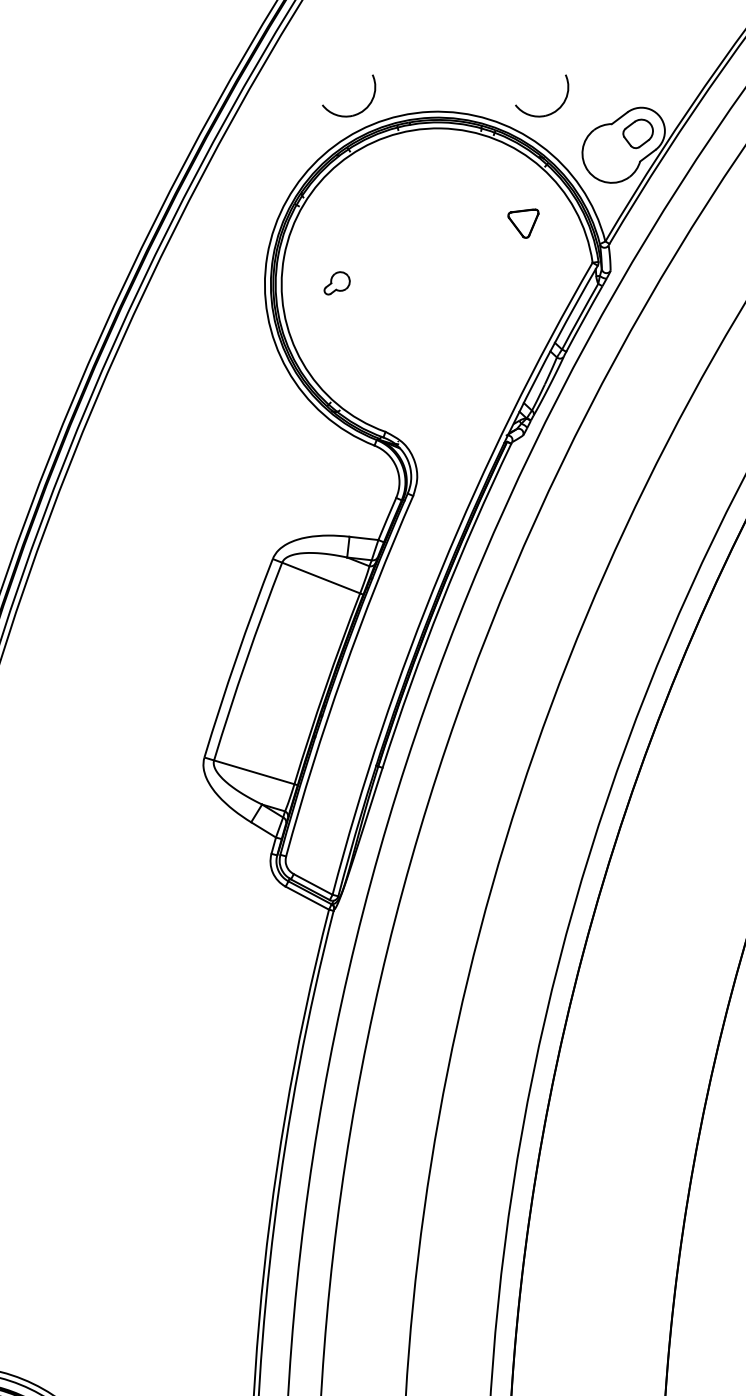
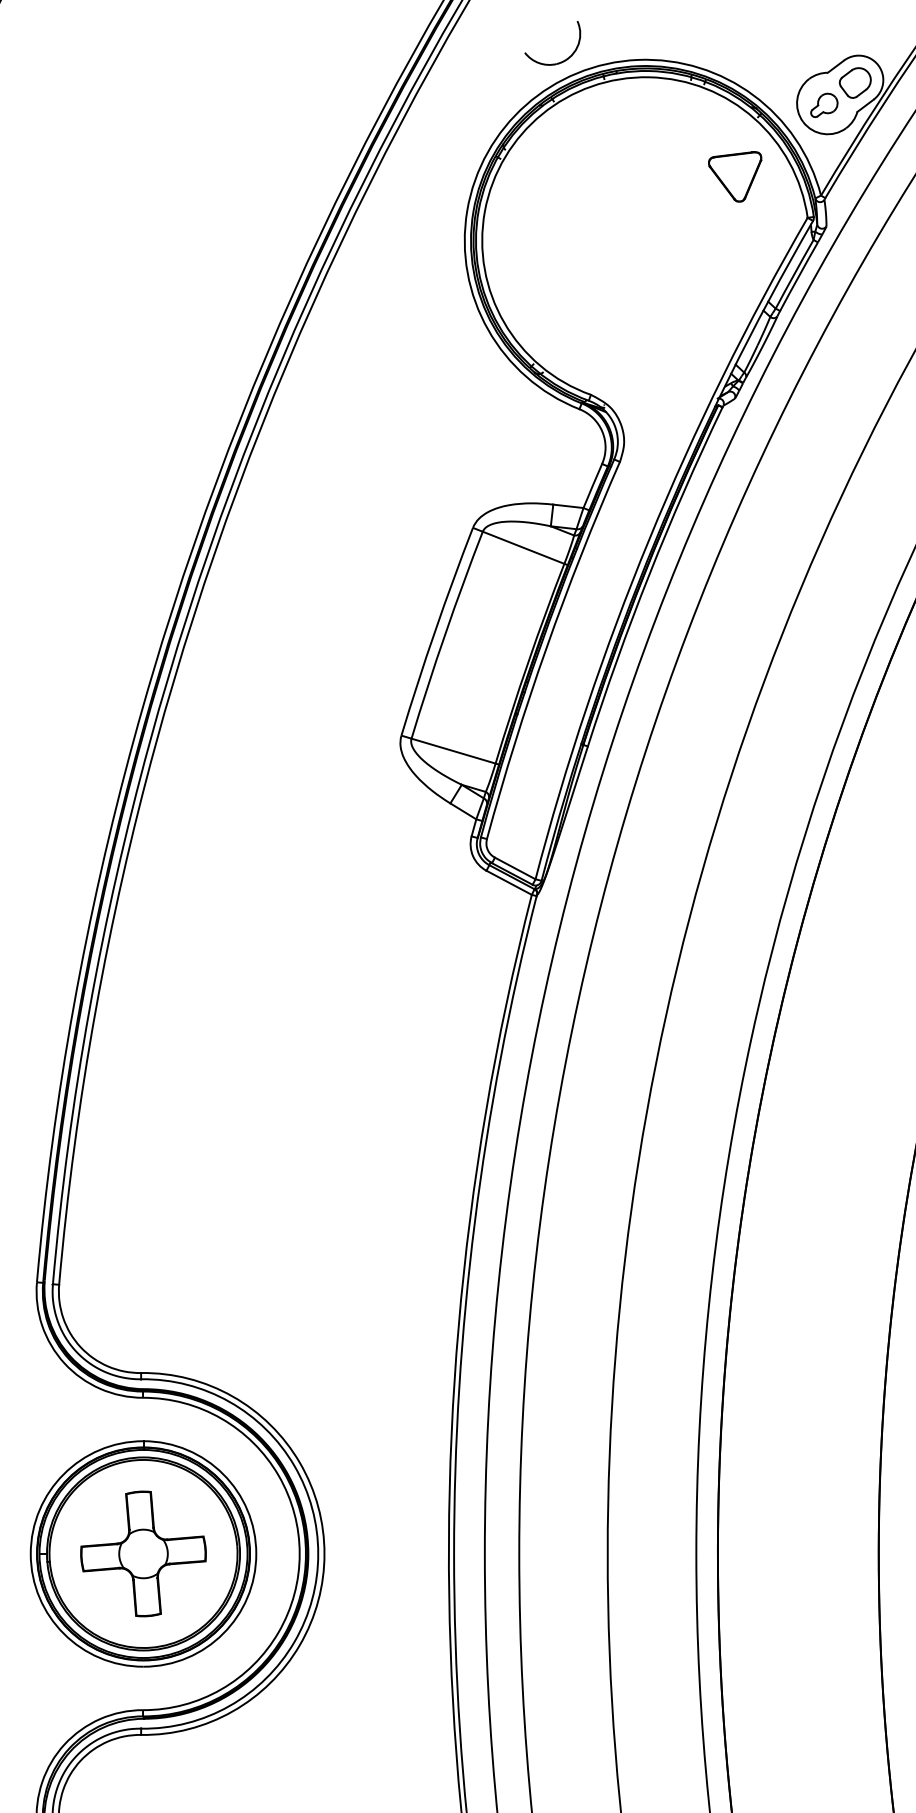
part: (546, 114) -> (759, 62), removed
part: (523, 223) -> (735, 176), size x1.67
part: (337, 282) -> (824, 104), moved

